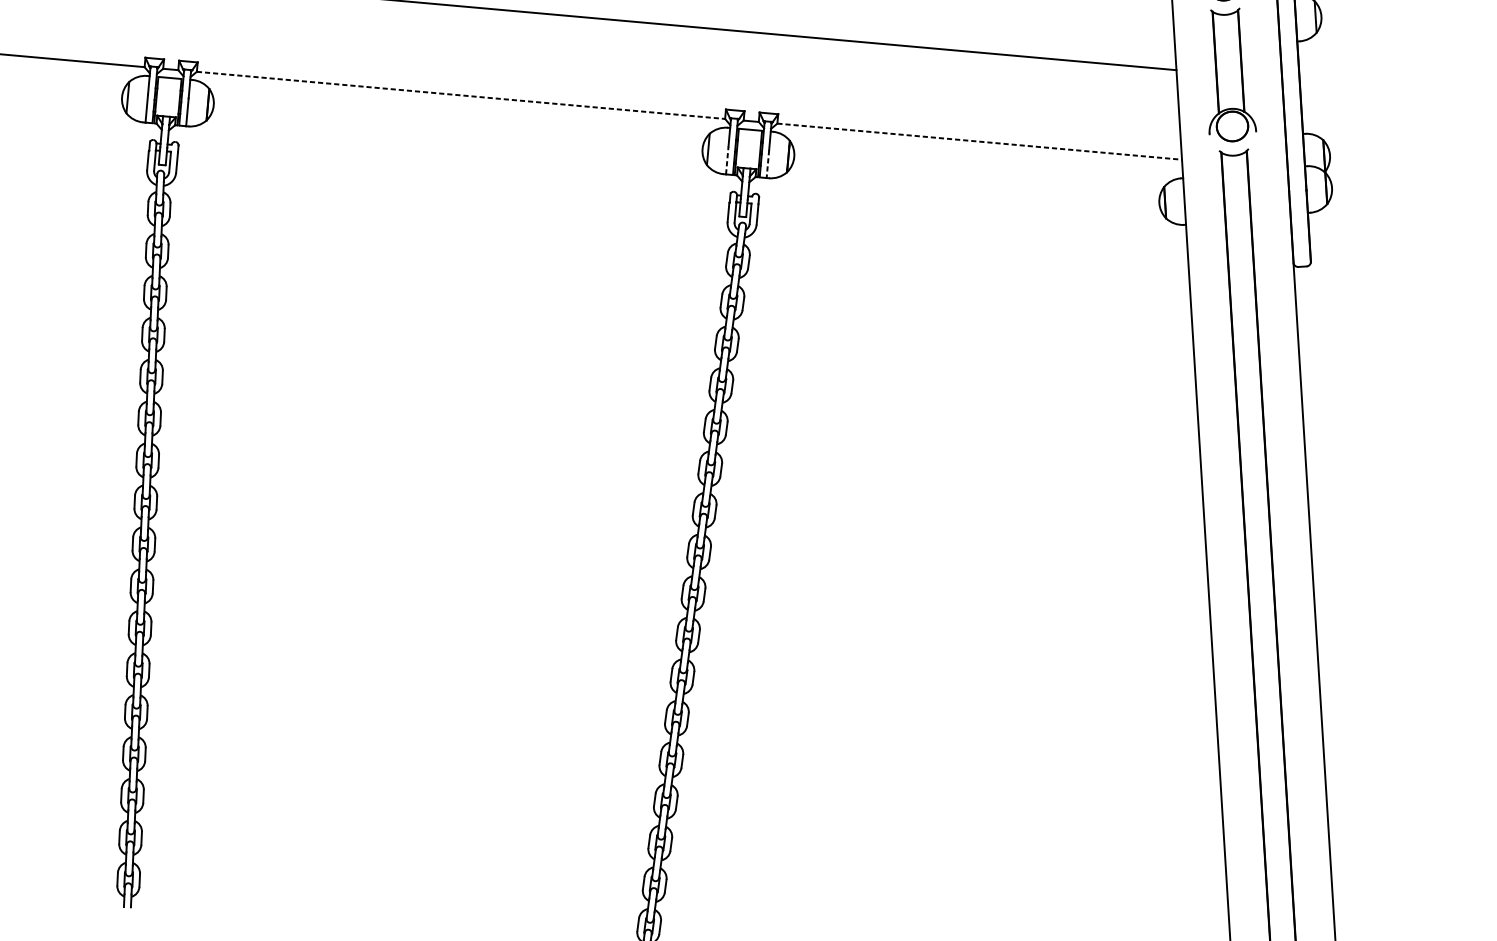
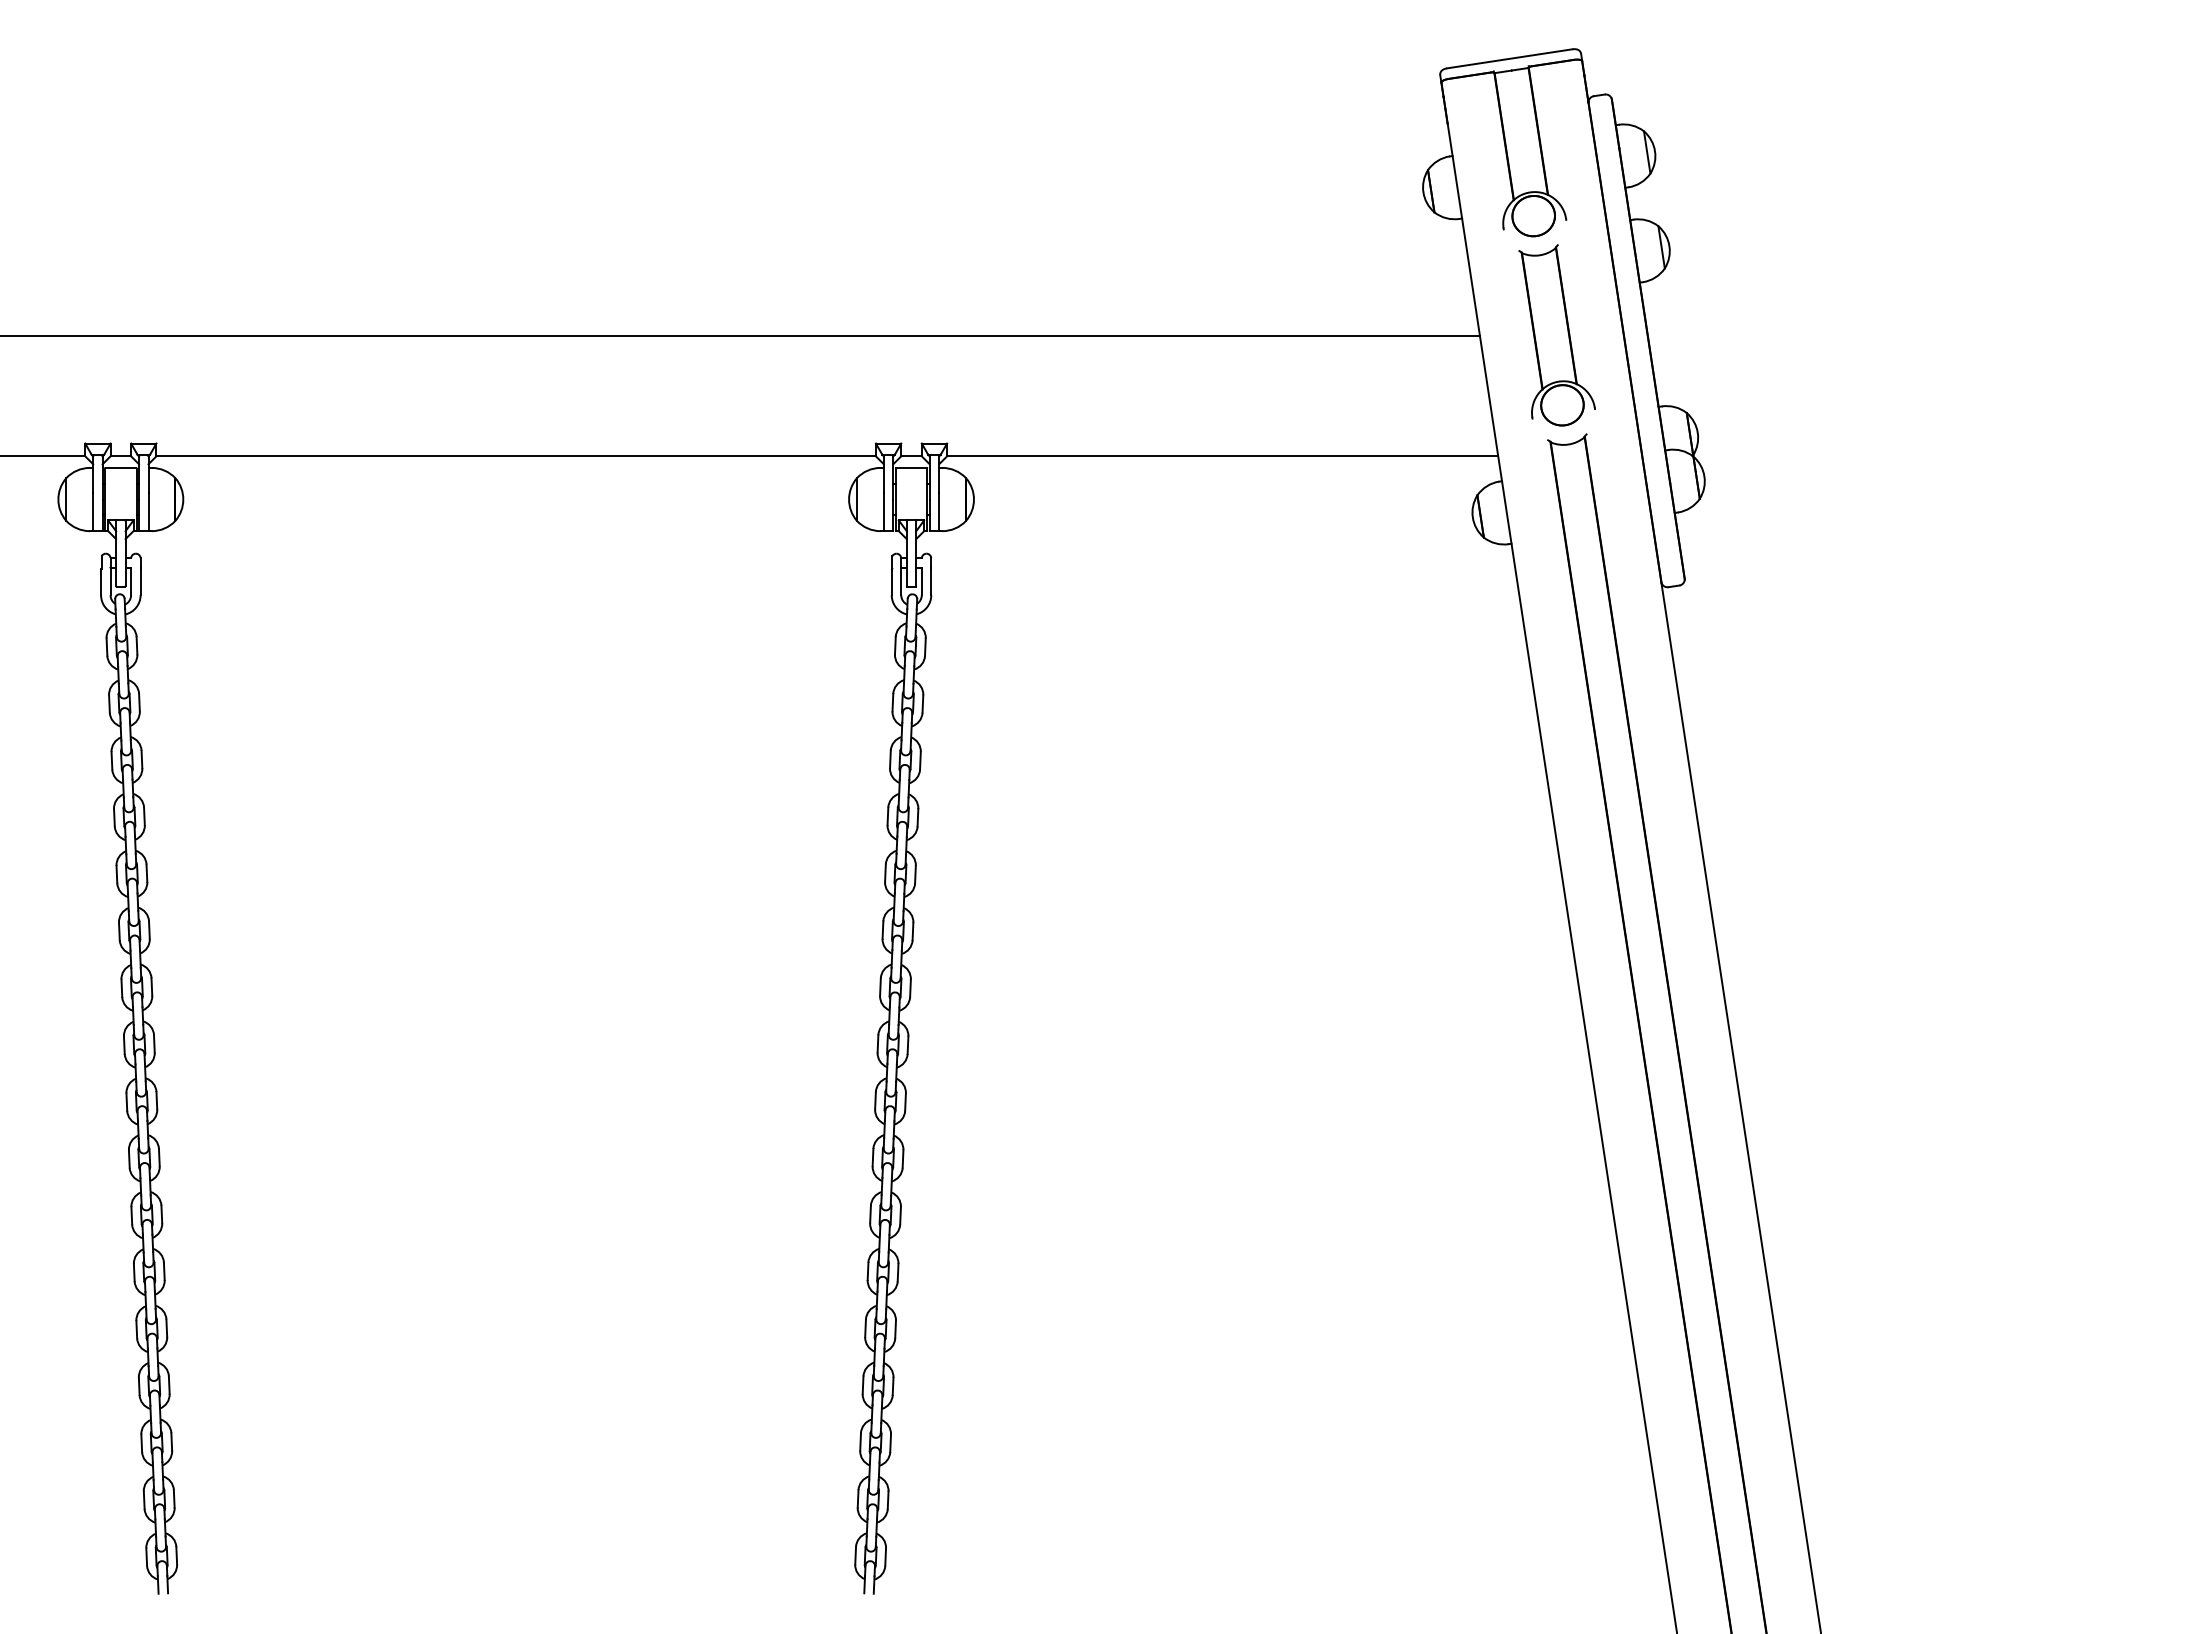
line: (461, 95) -> (516, 456), dashed -> solid
line: (979, 141) -> (1222, 456), dashed -> solid
line: (727, 160) -> (883, 512), dashed -> solid
line: (768, 164) -> (939, 512), dashed -> solid

